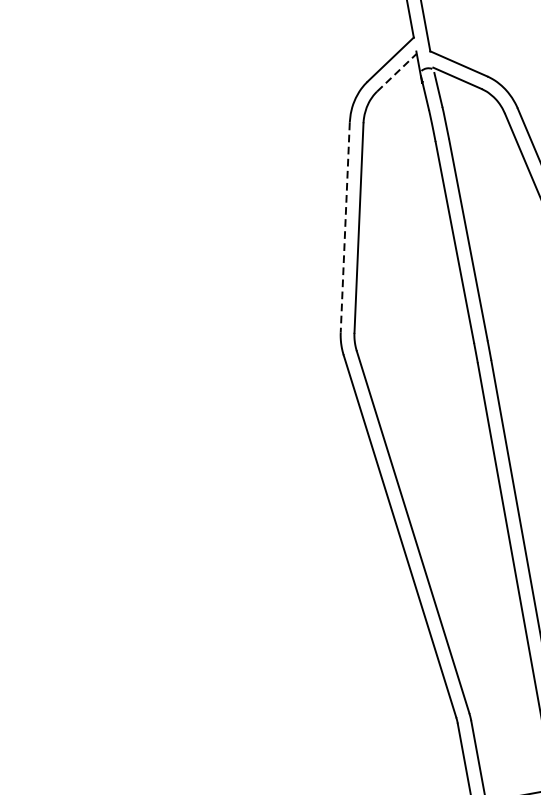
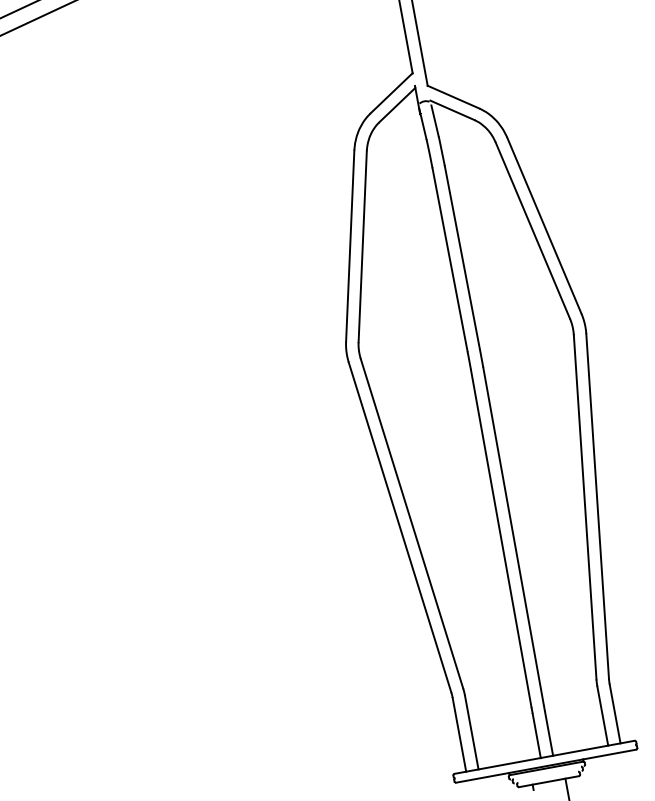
line: (397, 73) -> (397, 105), dashed -> solid
line: (345, 227) -> (350, 246), dashed -> solid

